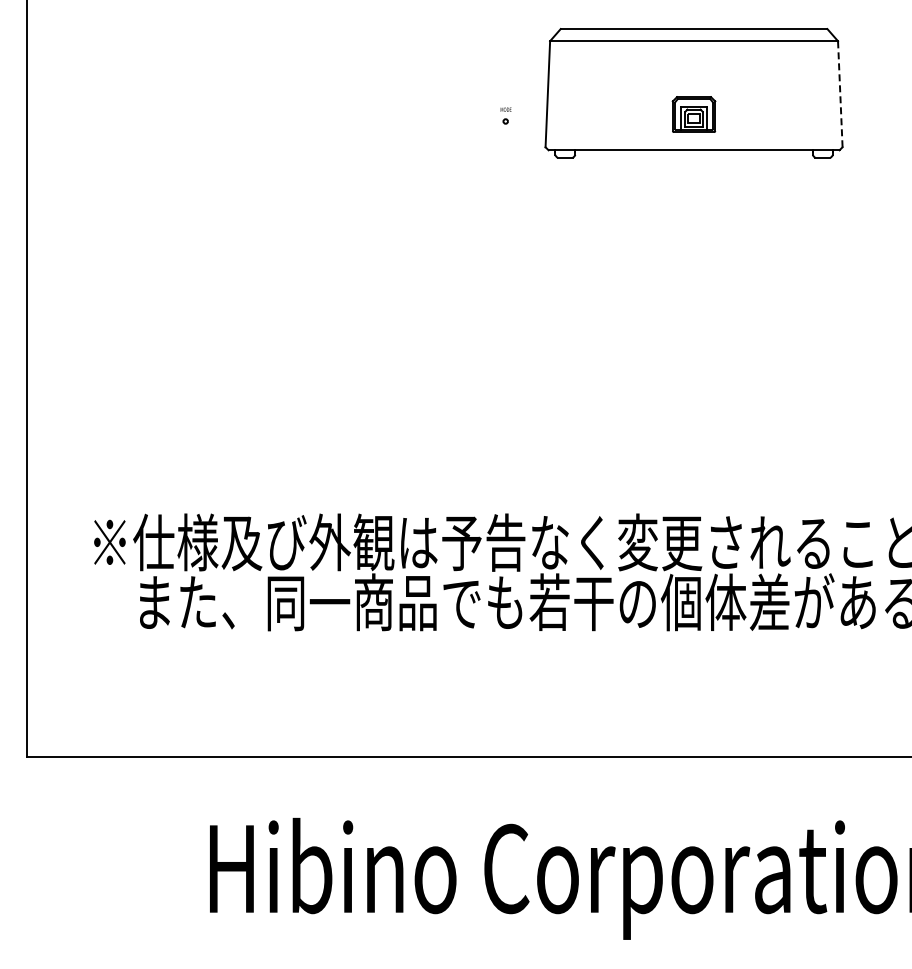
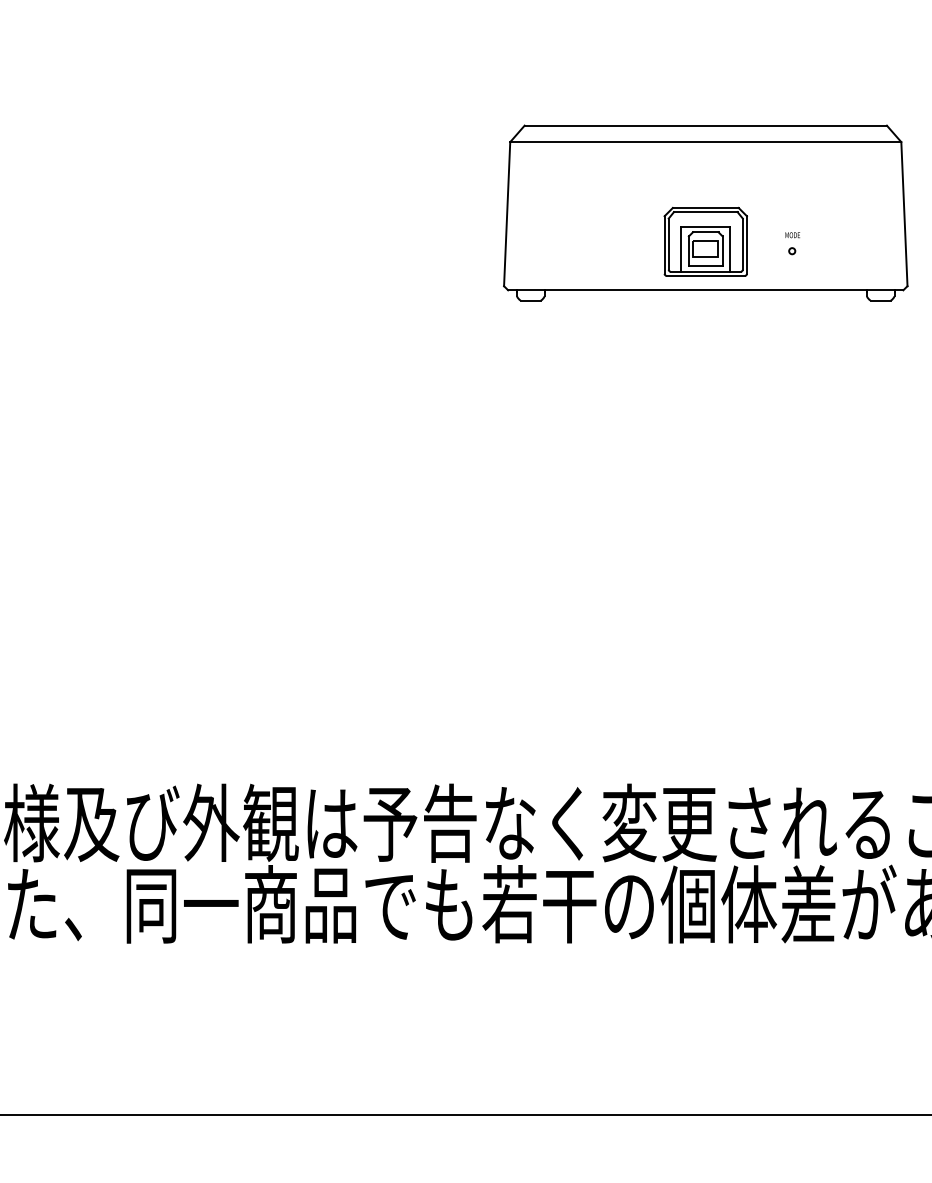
line: (840, 93) -> (904, 213), dashed -> solid
part: (693, 114) -> (705, 241), size x1.43
part: (505, 115) -> (791, 243), moved

